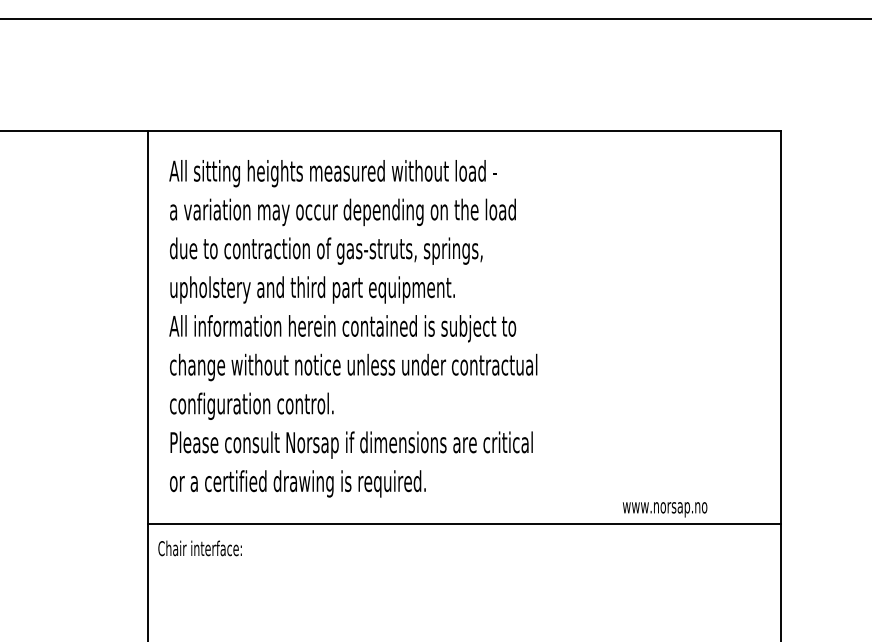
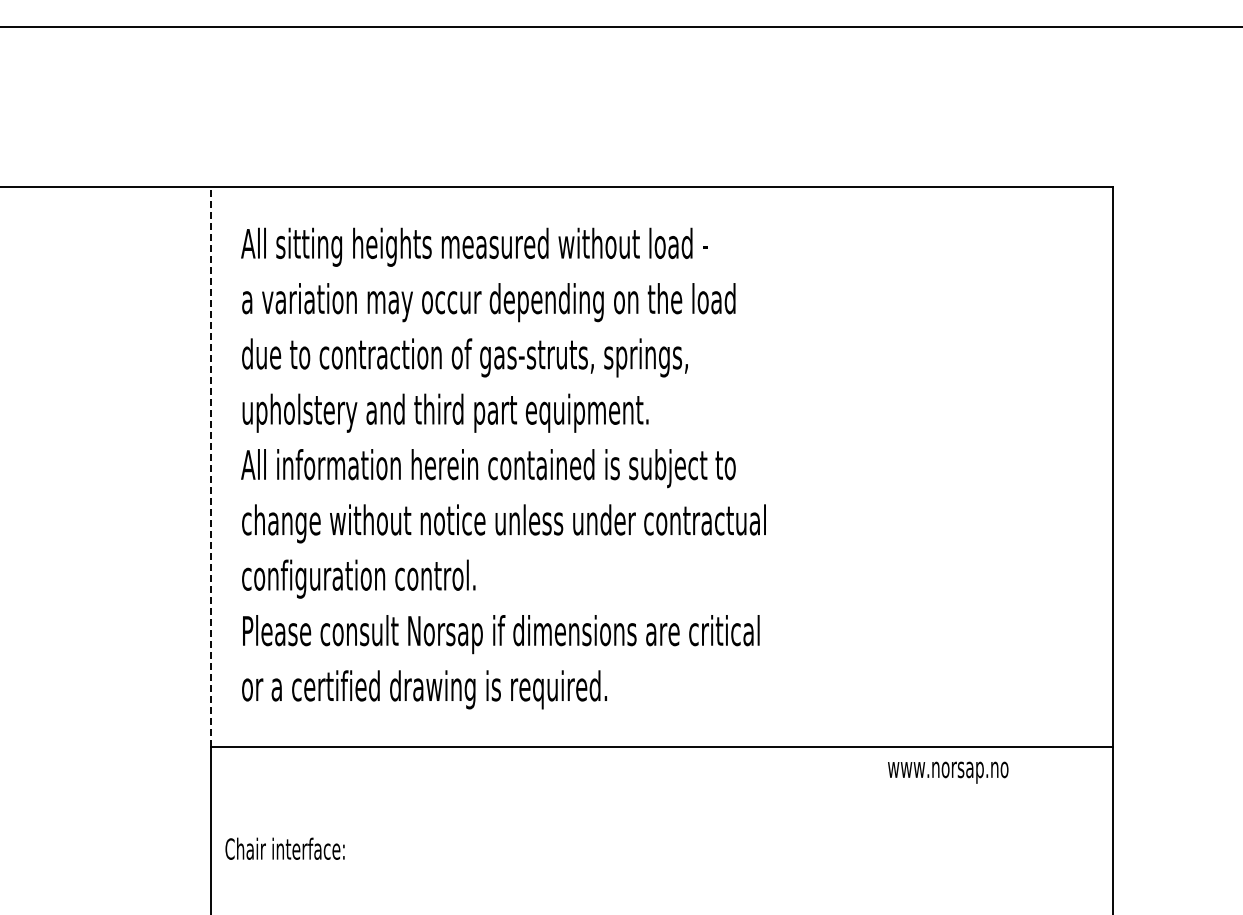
line: (147, 327) -> (210, 466), solid -> dashed
text: (665, 509) -> (948, 772), moved
text: (199, 548) -> (284, 848), moved

